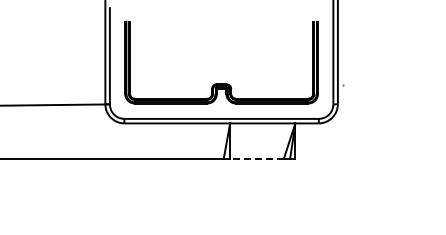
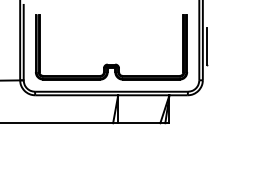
line: (343, 61) -> (207, 46), added
line: (256, 158) -> (138, 122), dashed -> solid

